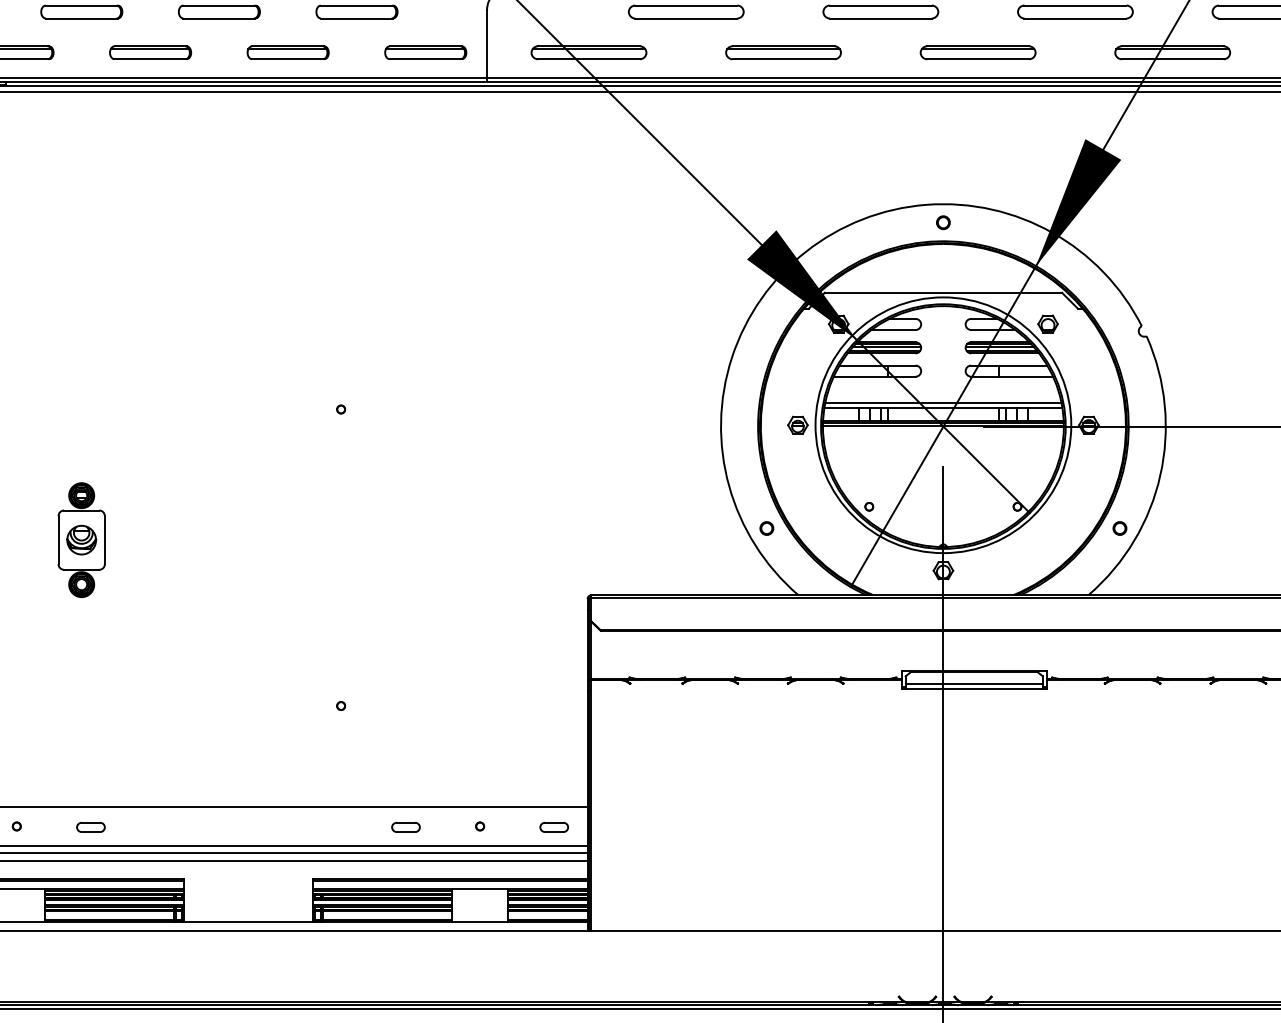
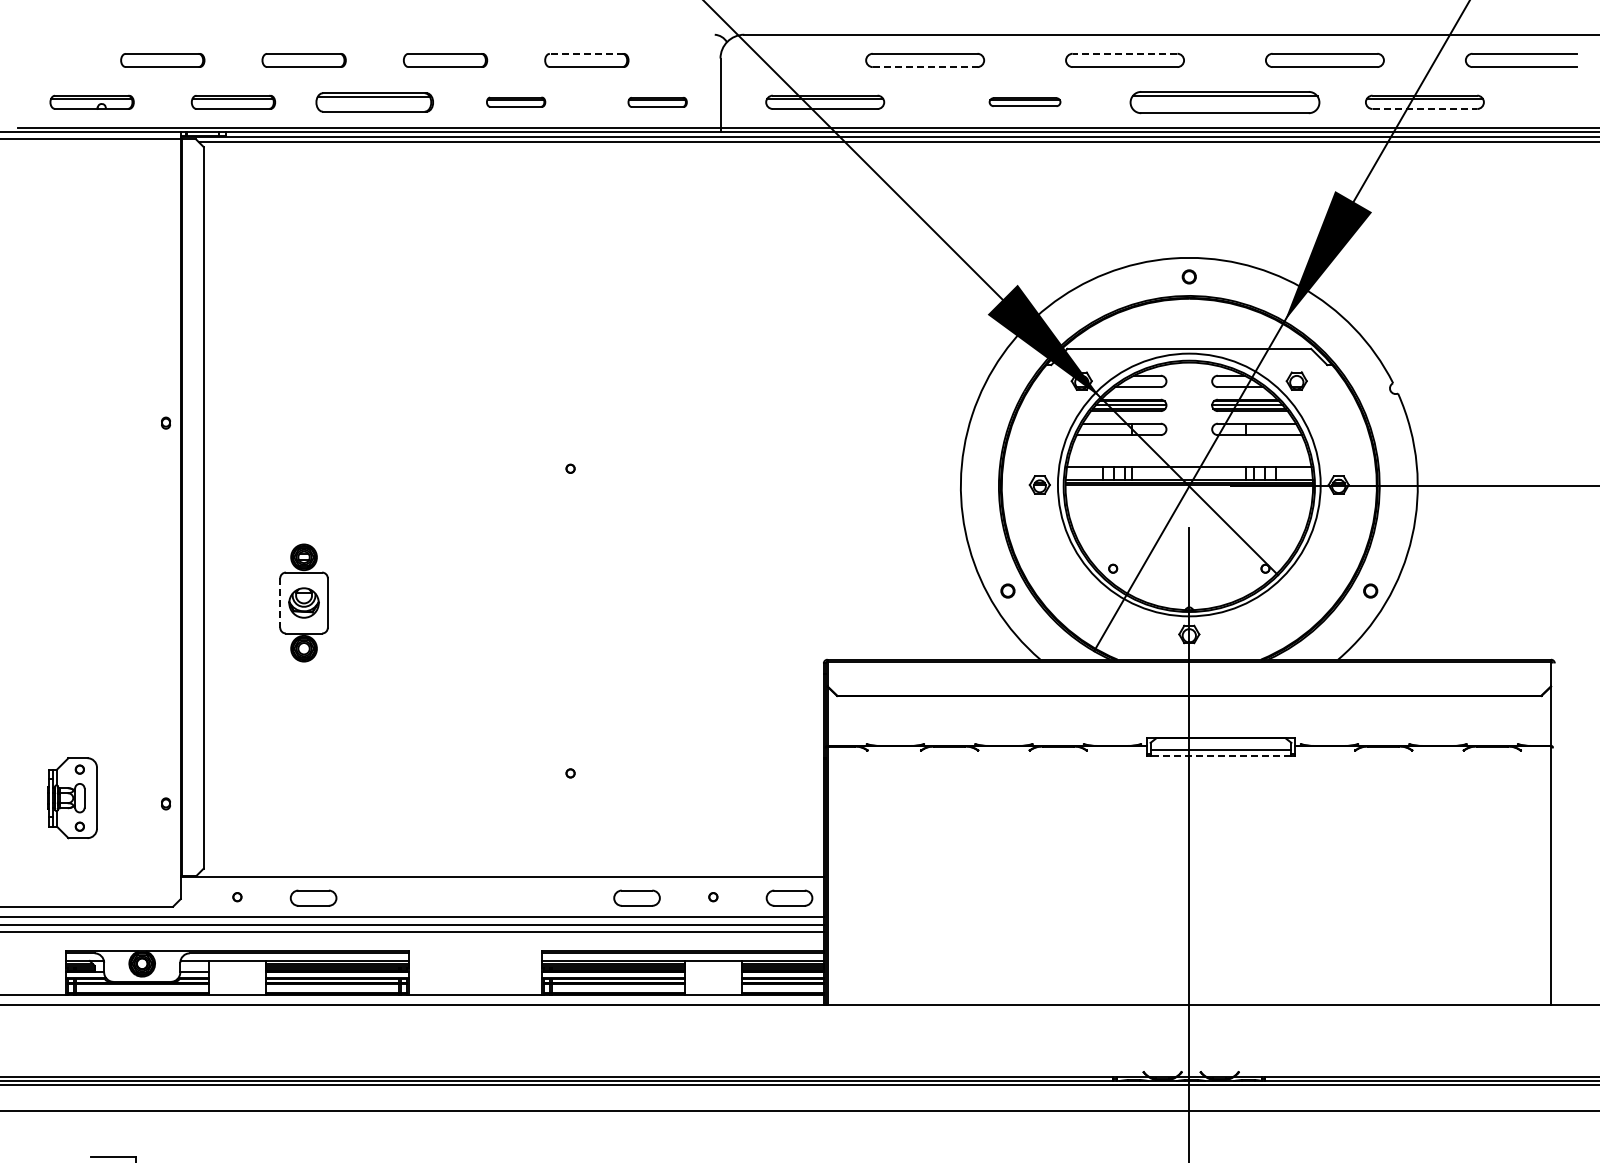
line: (356, 5) -> (586, 53), solid -> dashed
line: (880, 5) -> (1124, 53), solid -> dashed
line: (686, 18) -> (925, 67), solid -> dashed
part: (150, 51) -> (374, 101), size x1.4
part: (287, 51) -> (515, 101), size x0.7
part: (782, 51) -> (1024, 101), size x0.6
part: (977, 51) -> (1224, 101), size x1.6
part: (425, 52) -> (657, 102), size x0.7
line: (1173, 59) -> (1425, 109), solid -> dashed
line: (942, 403) -> (1188, 462), removed
line: (58, 540) -> (280, 603), solid -> dashed
line: (973, 688) -> (1220, 755), solid -> dashed
part: (90, 826) -> (313, 897), size x1.6
part: (406, 826) -> (637, 897), size x1.6
part: (554, 826) -> (789, 897), size x1.6

